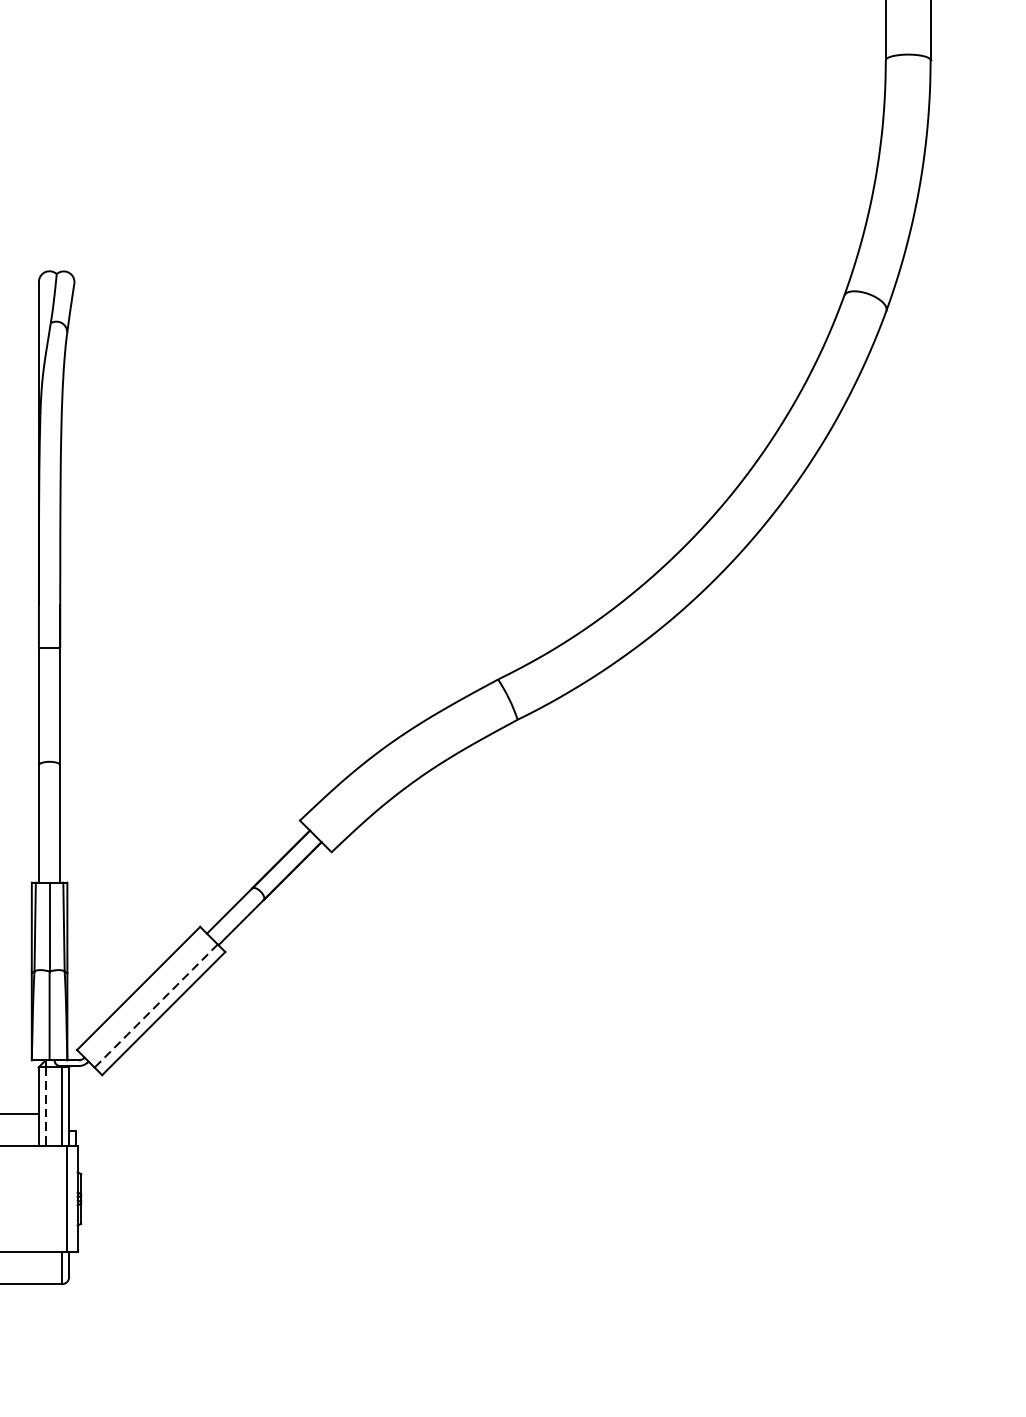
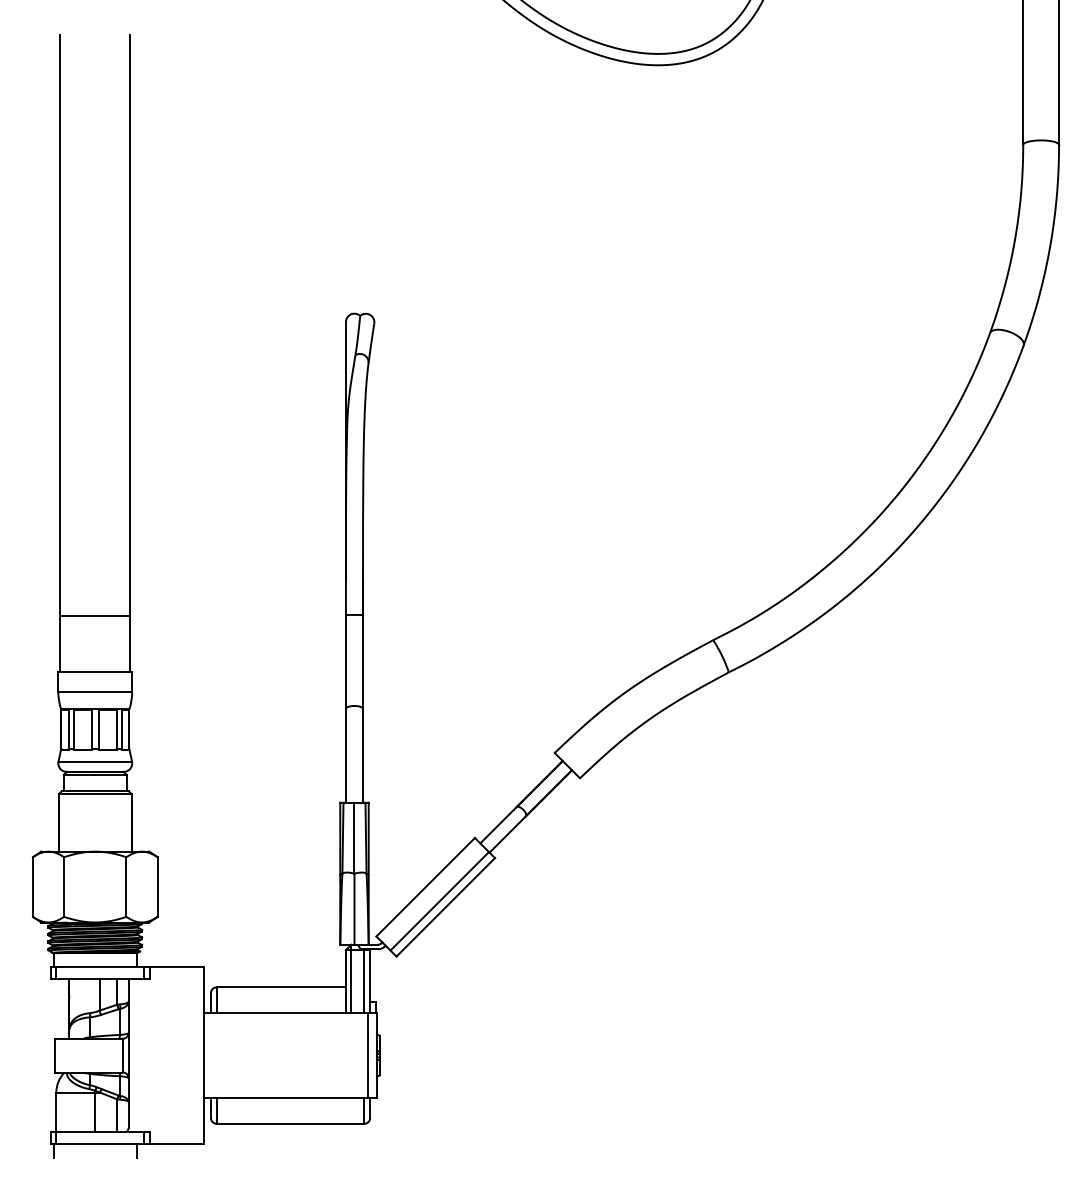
line: (155, 1006) -> (439, 901), dashed -> solid
line: (45, 1107) -> (351, 982), dashed -> solid

